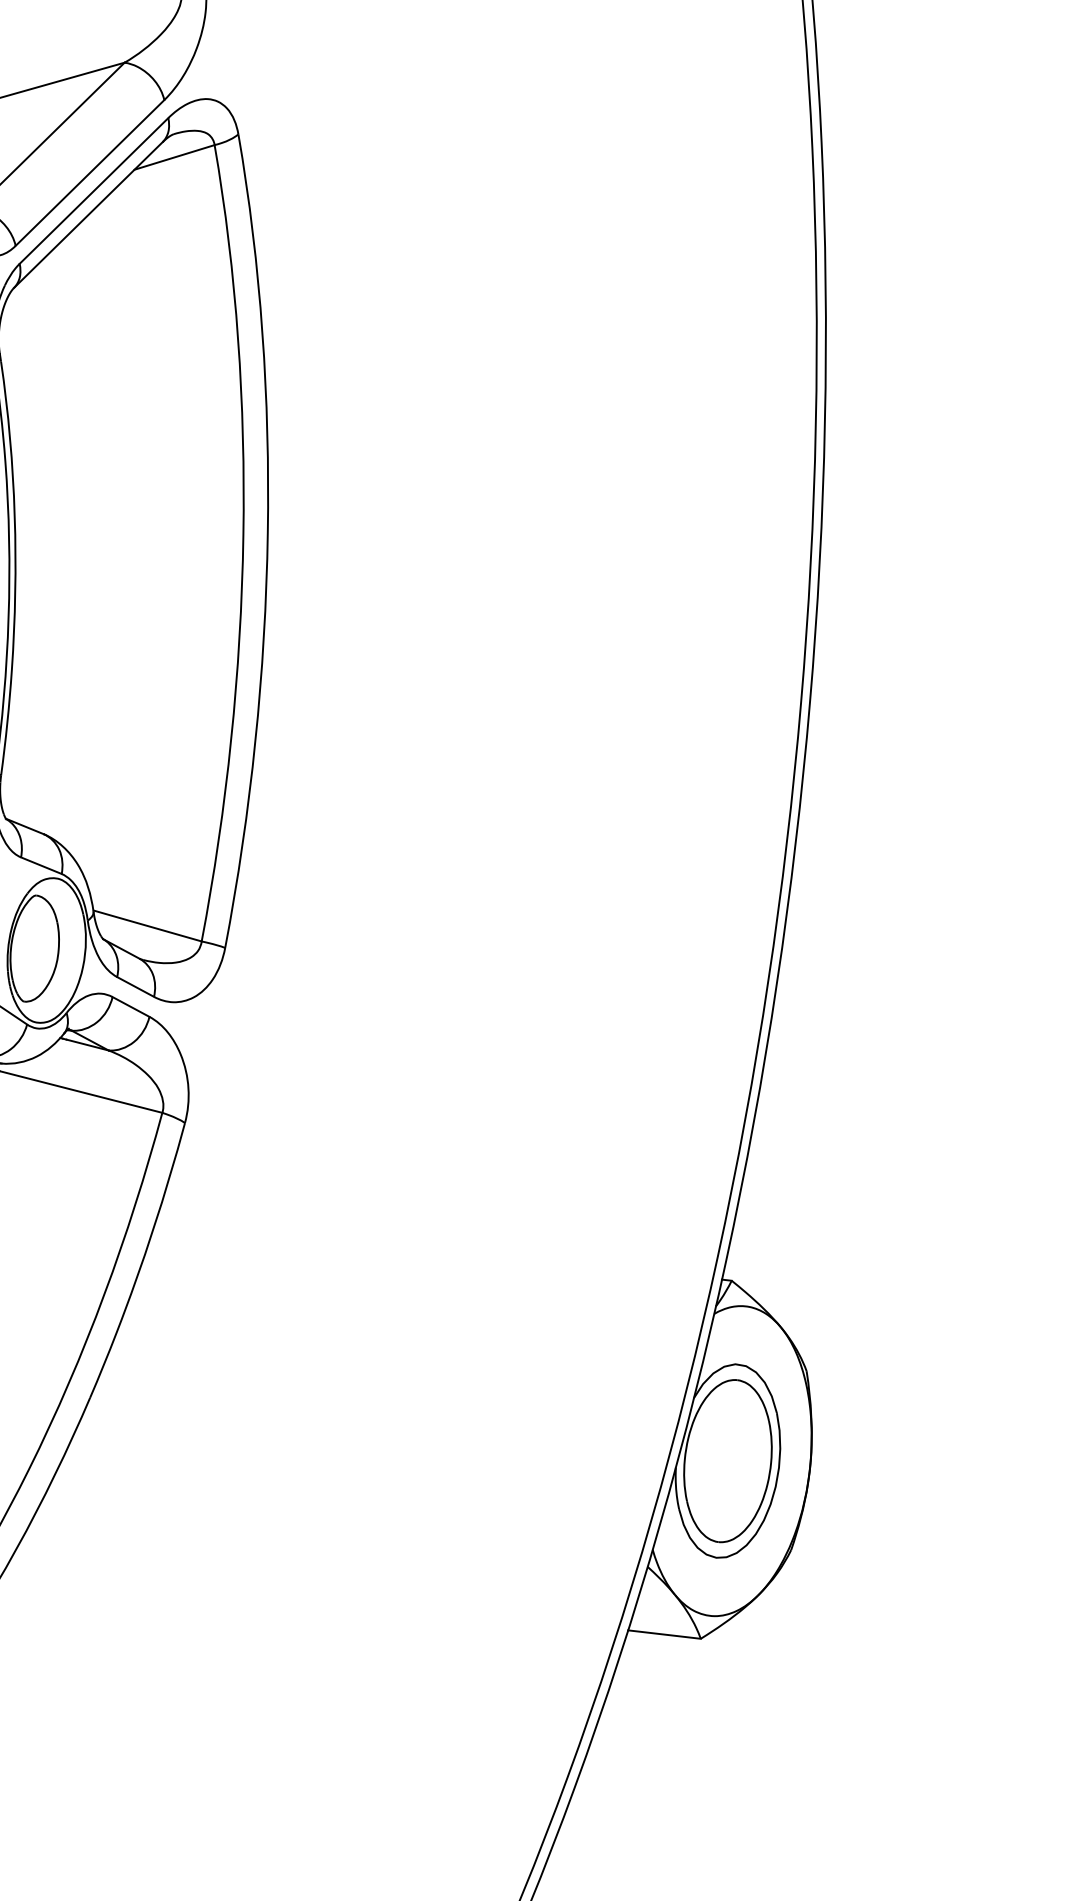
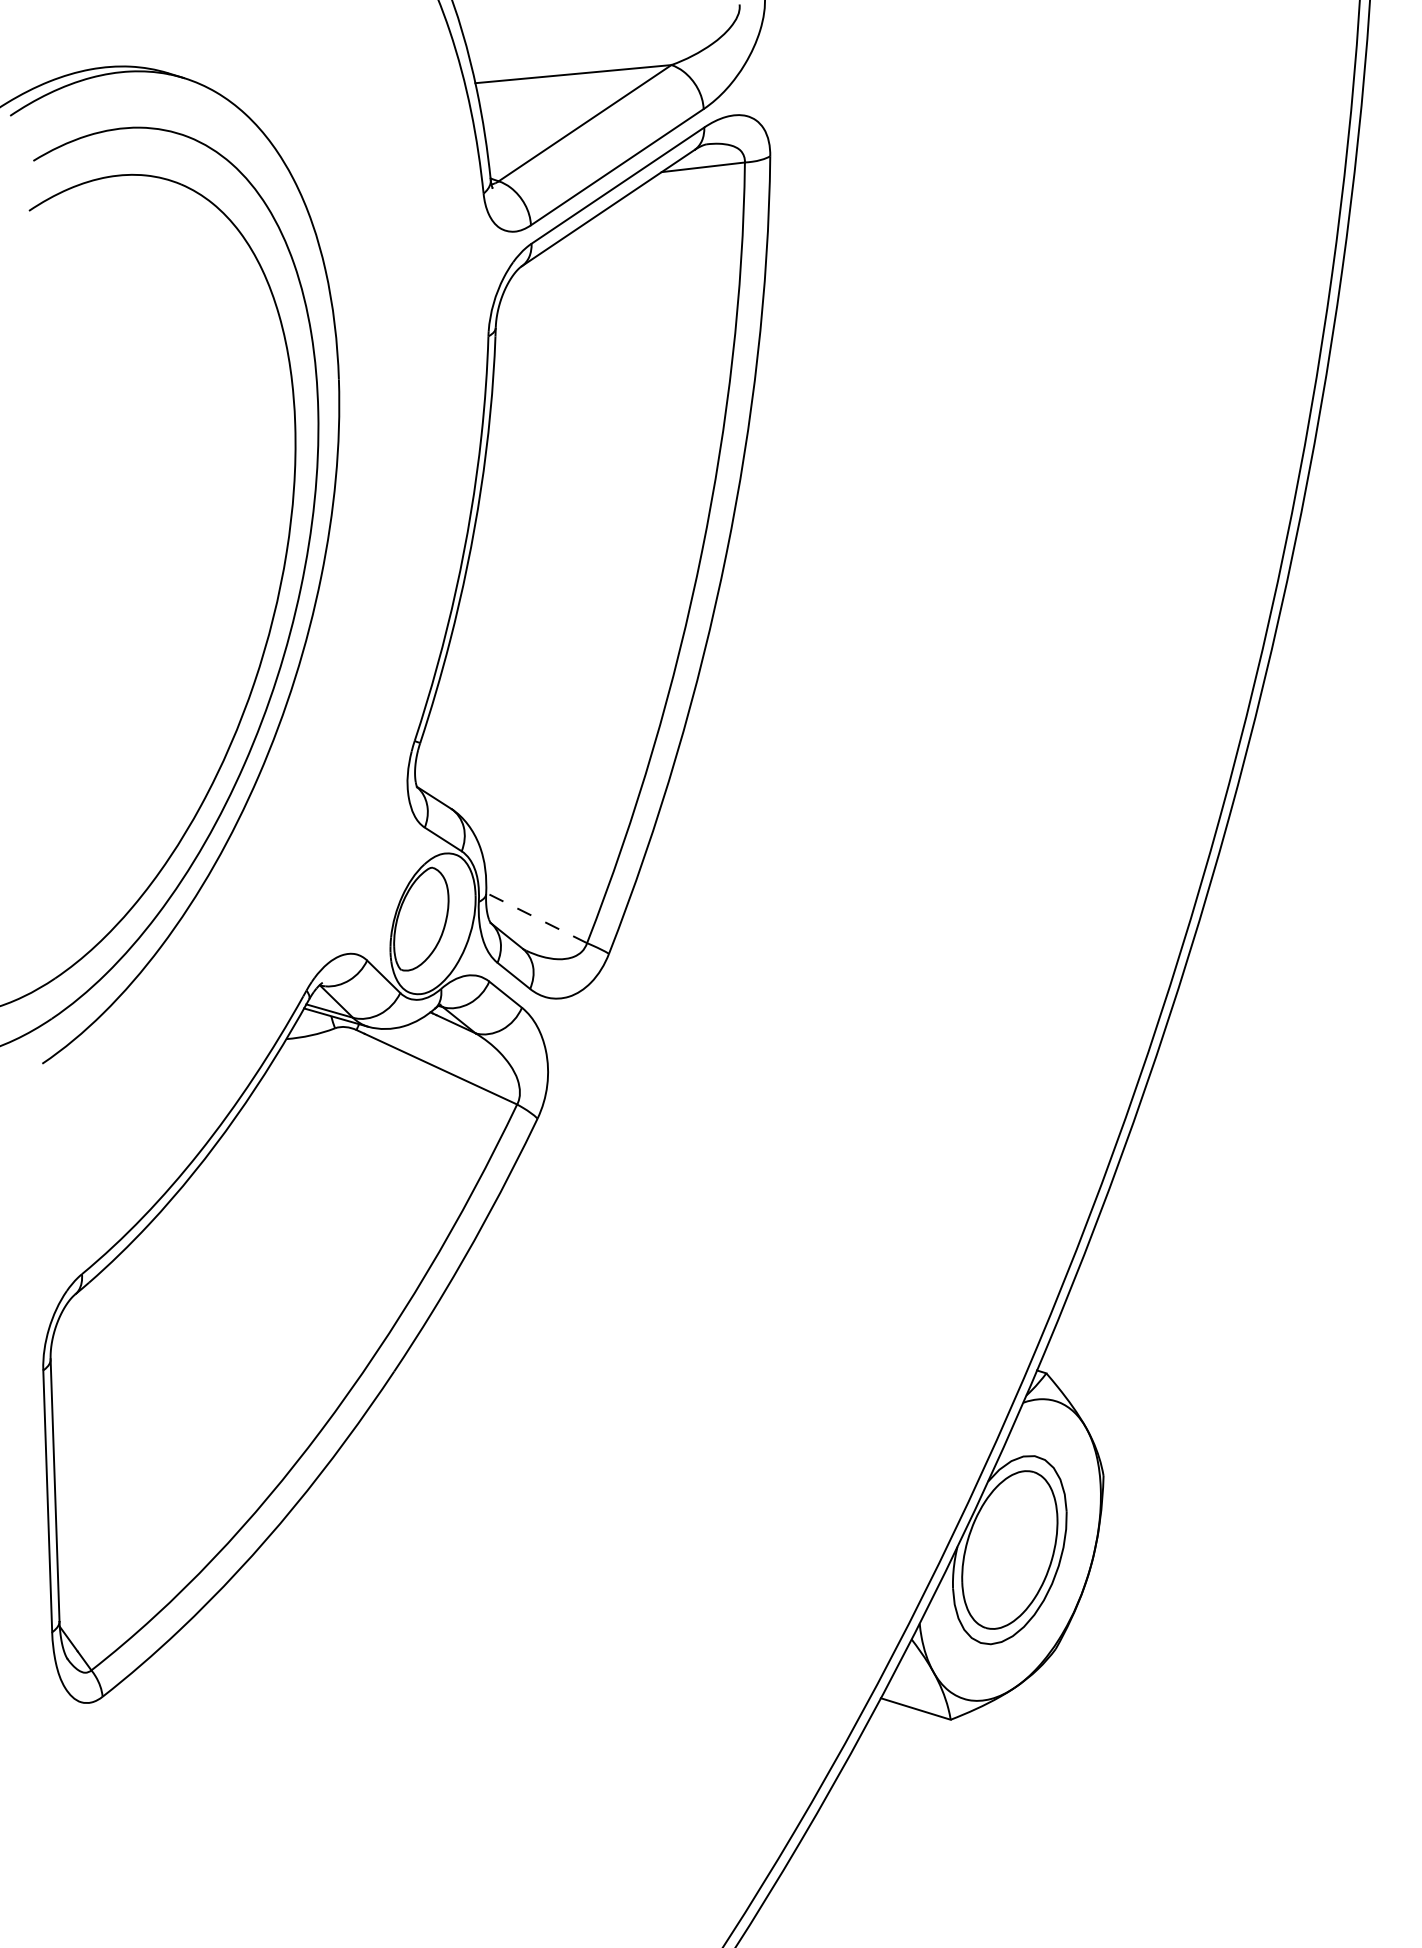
line: (147, 925) -> (536, 917), solid -> dashed

